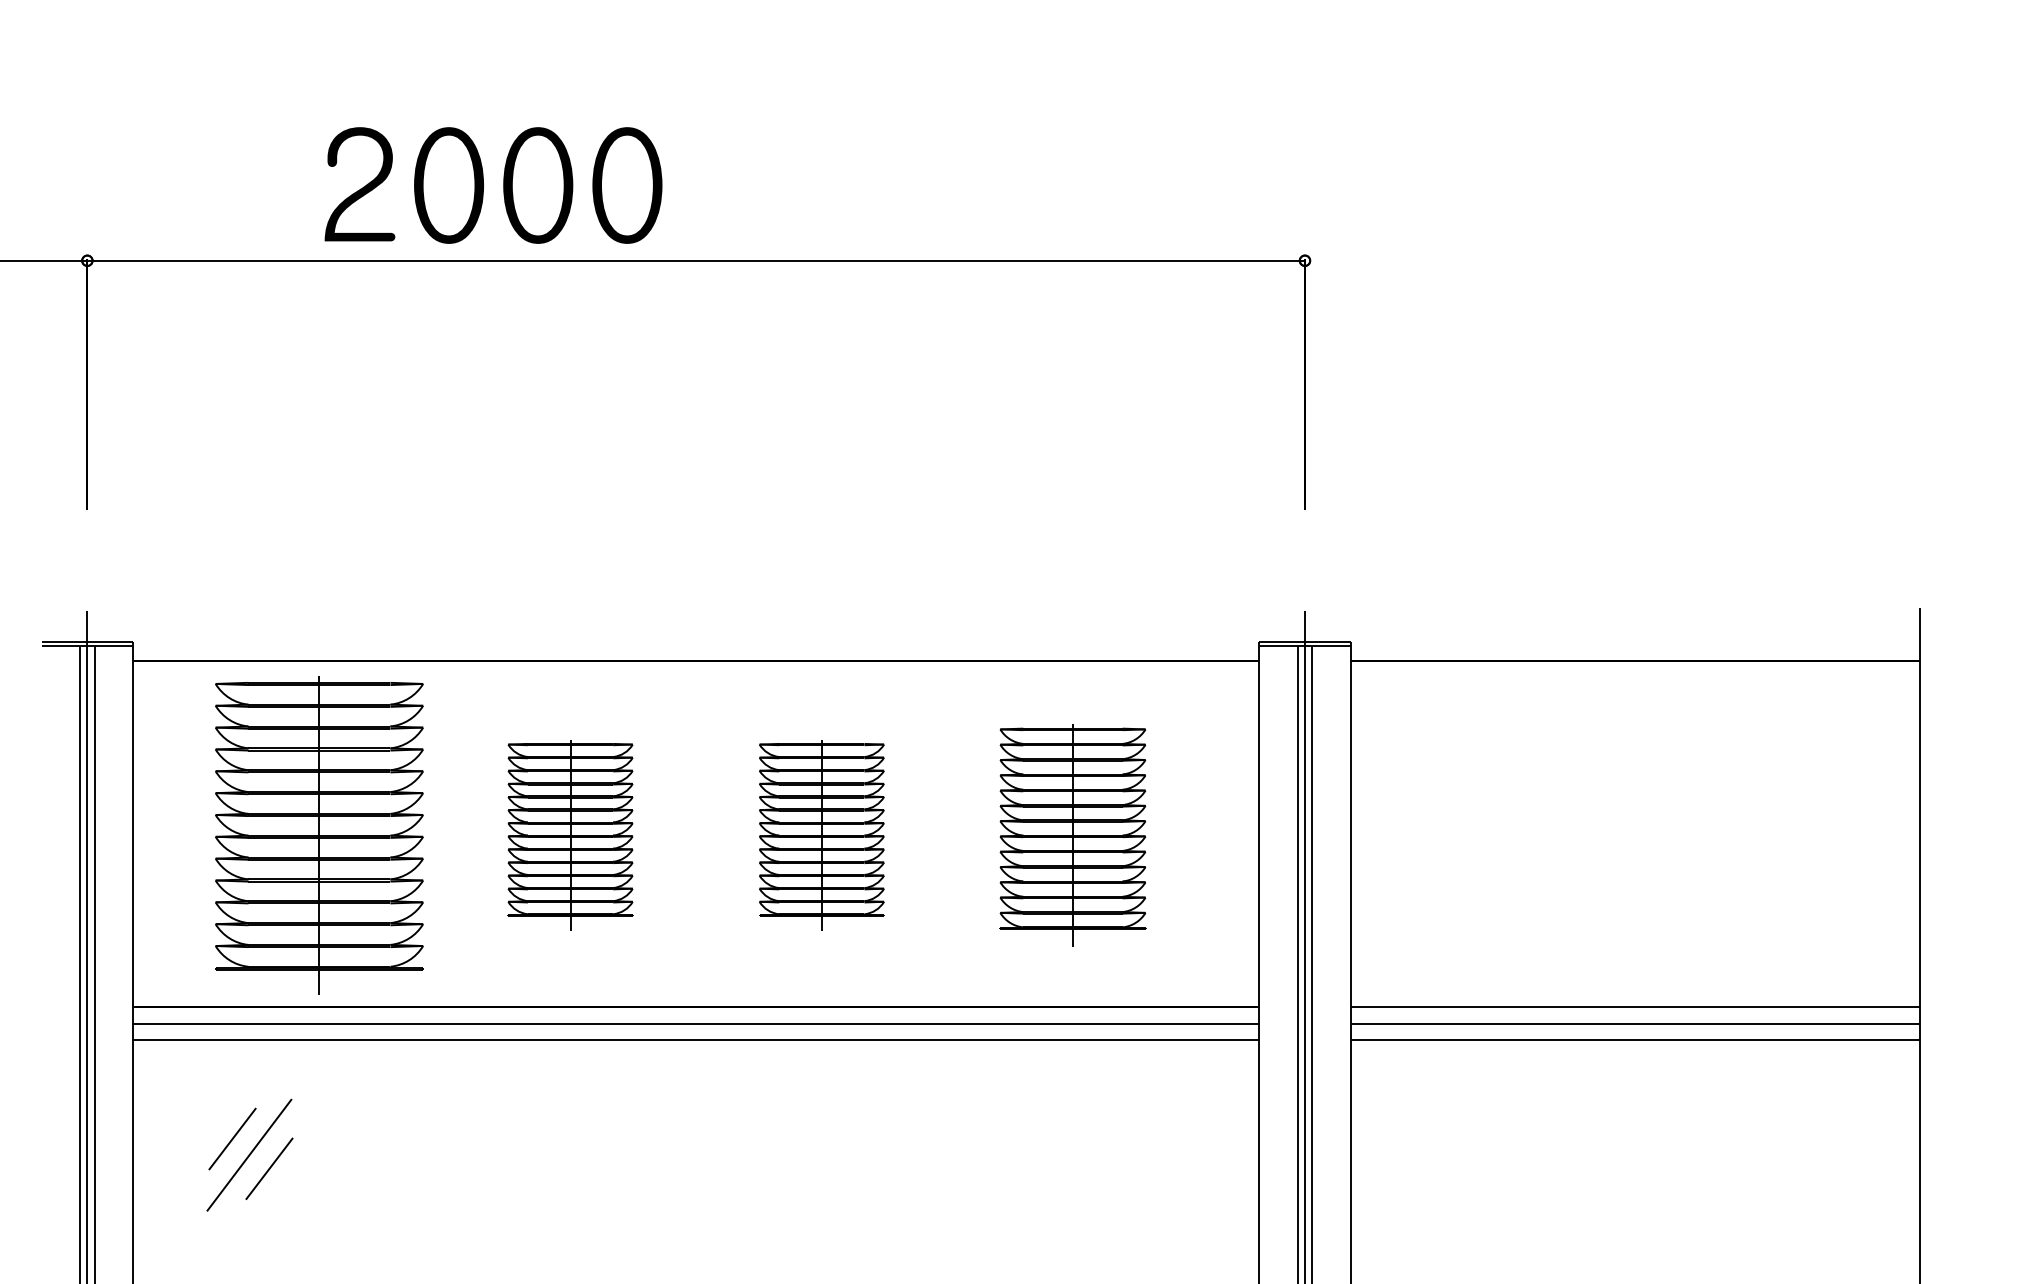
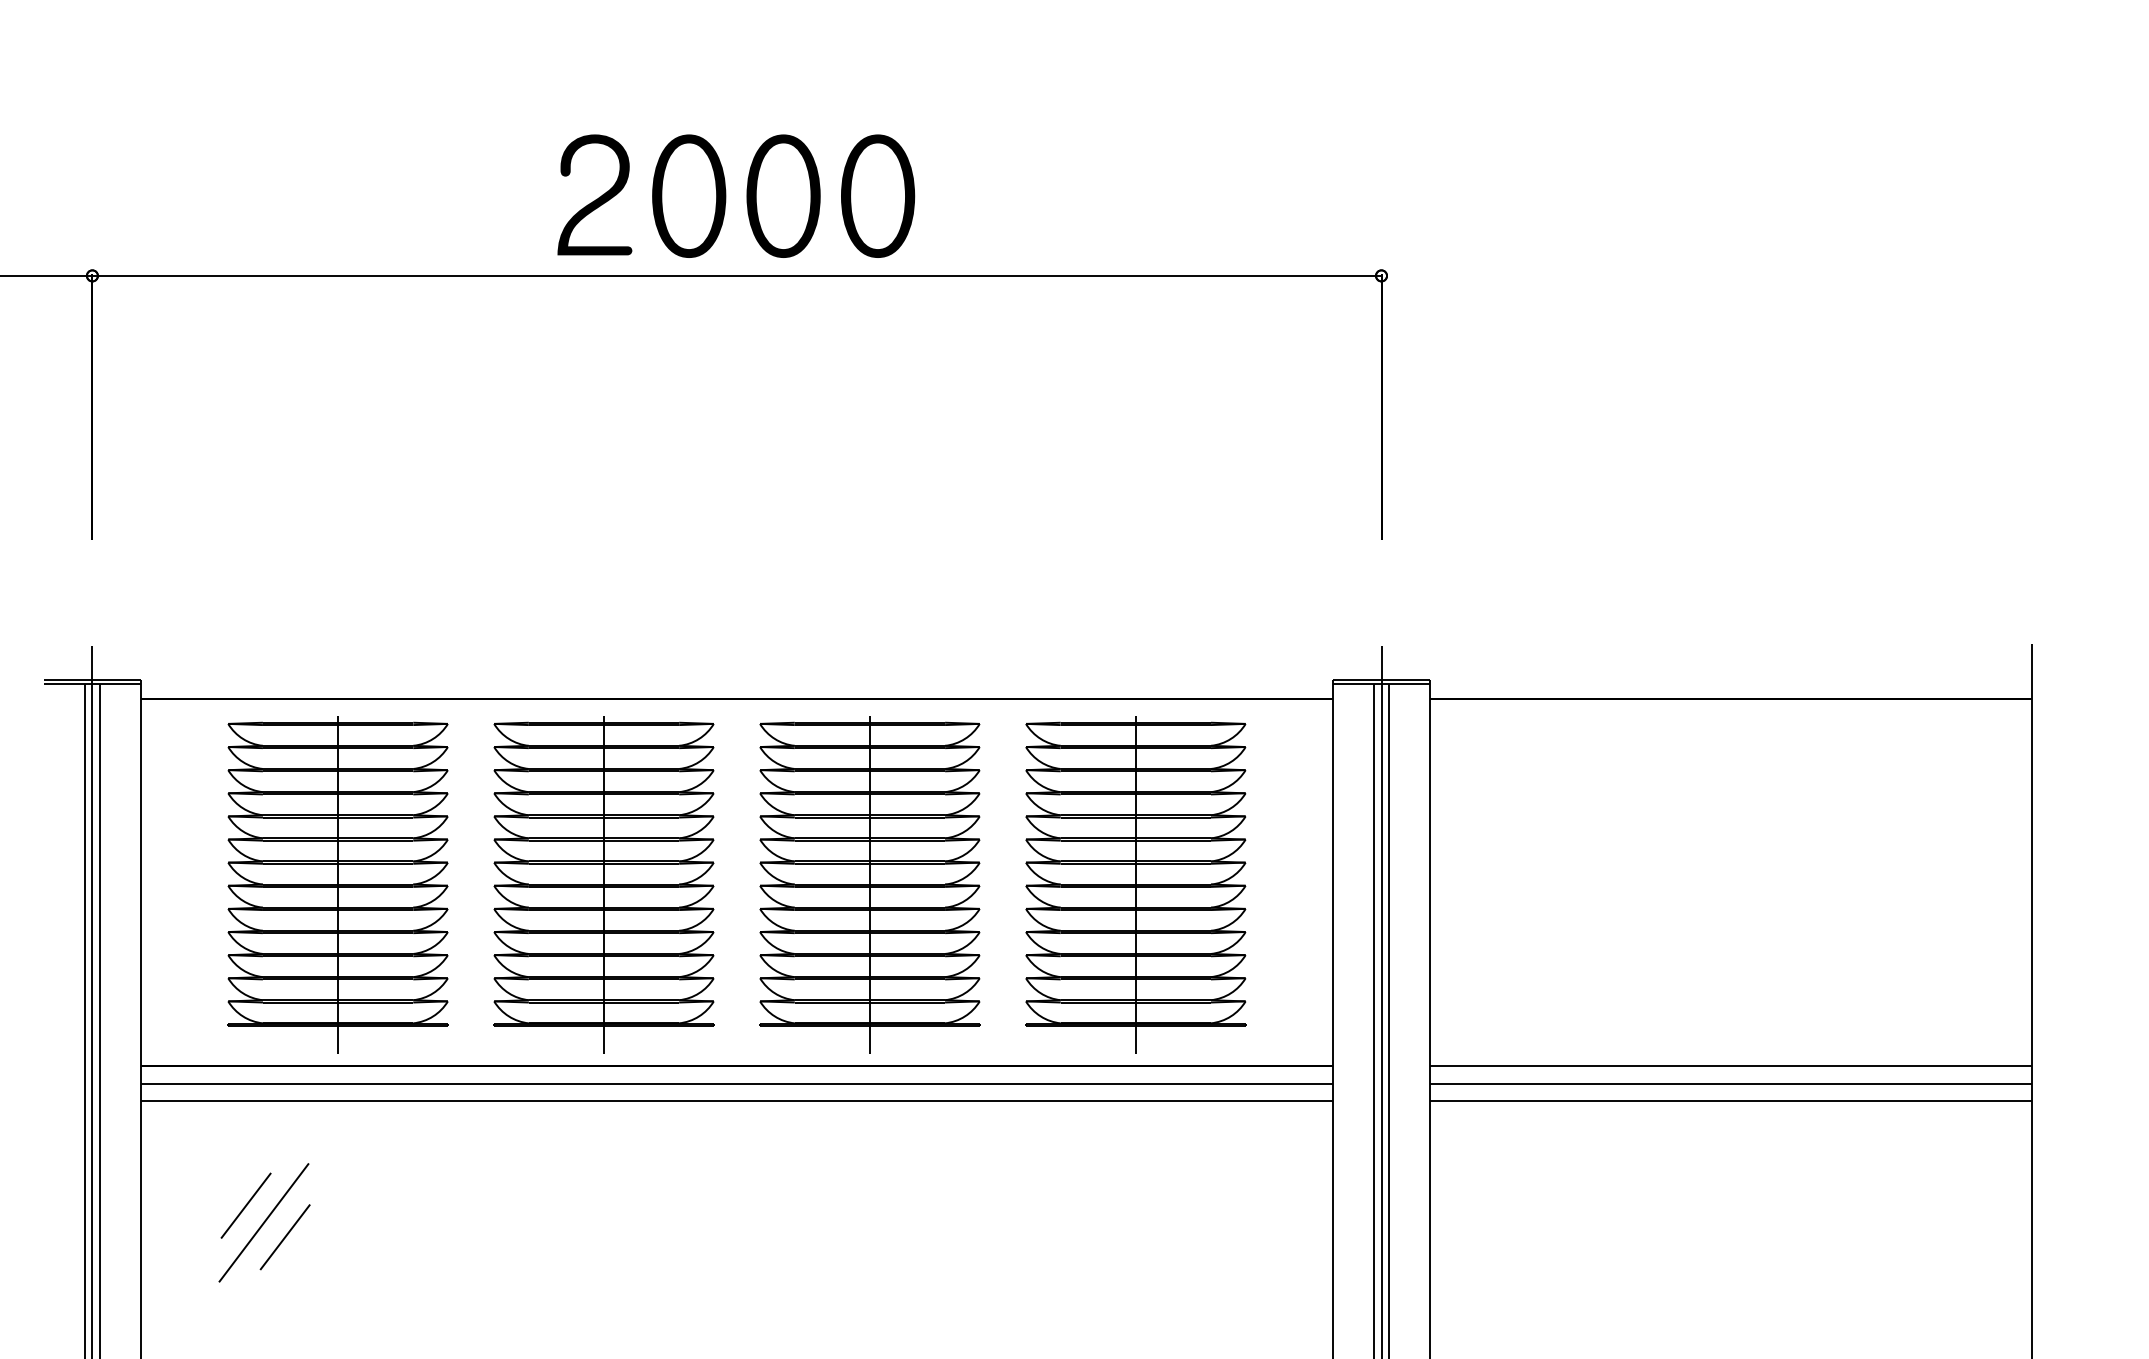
text: (493, 185) -> (736, 196), moved
part: (570, 835) -> (603, 884), size x1.67
part: (821, 835) -> (869, 884), size x1.67
part: (1072, 835) -> (1135, 884), size x1.43

